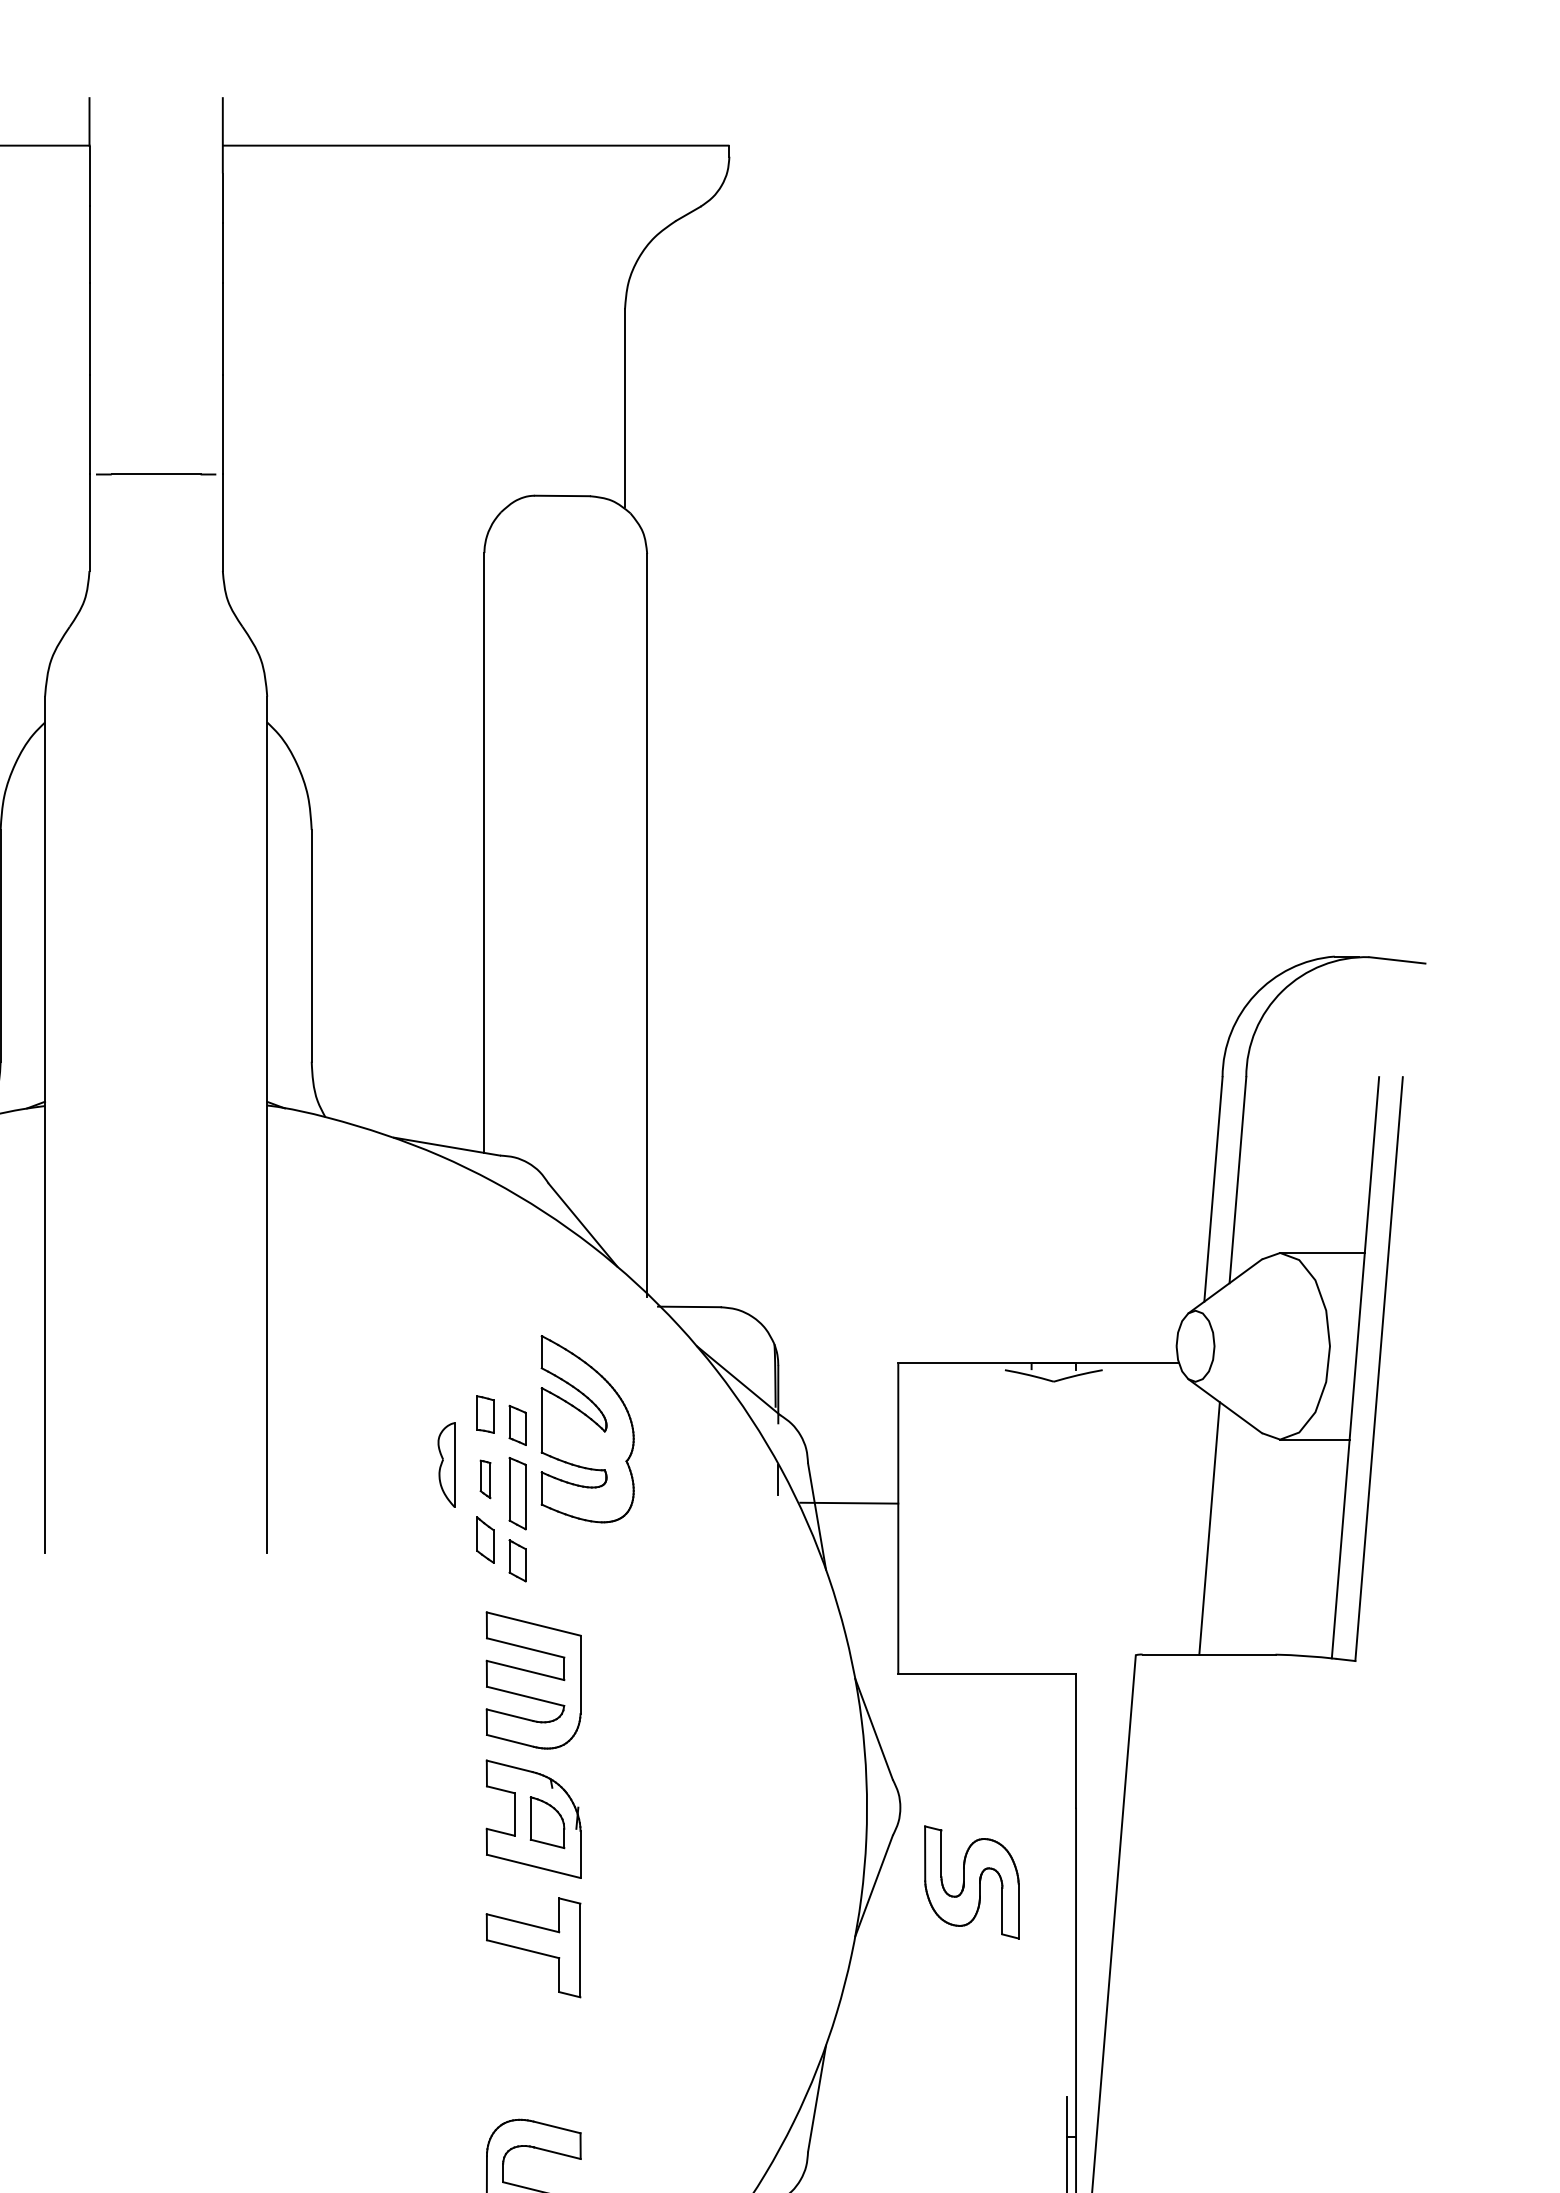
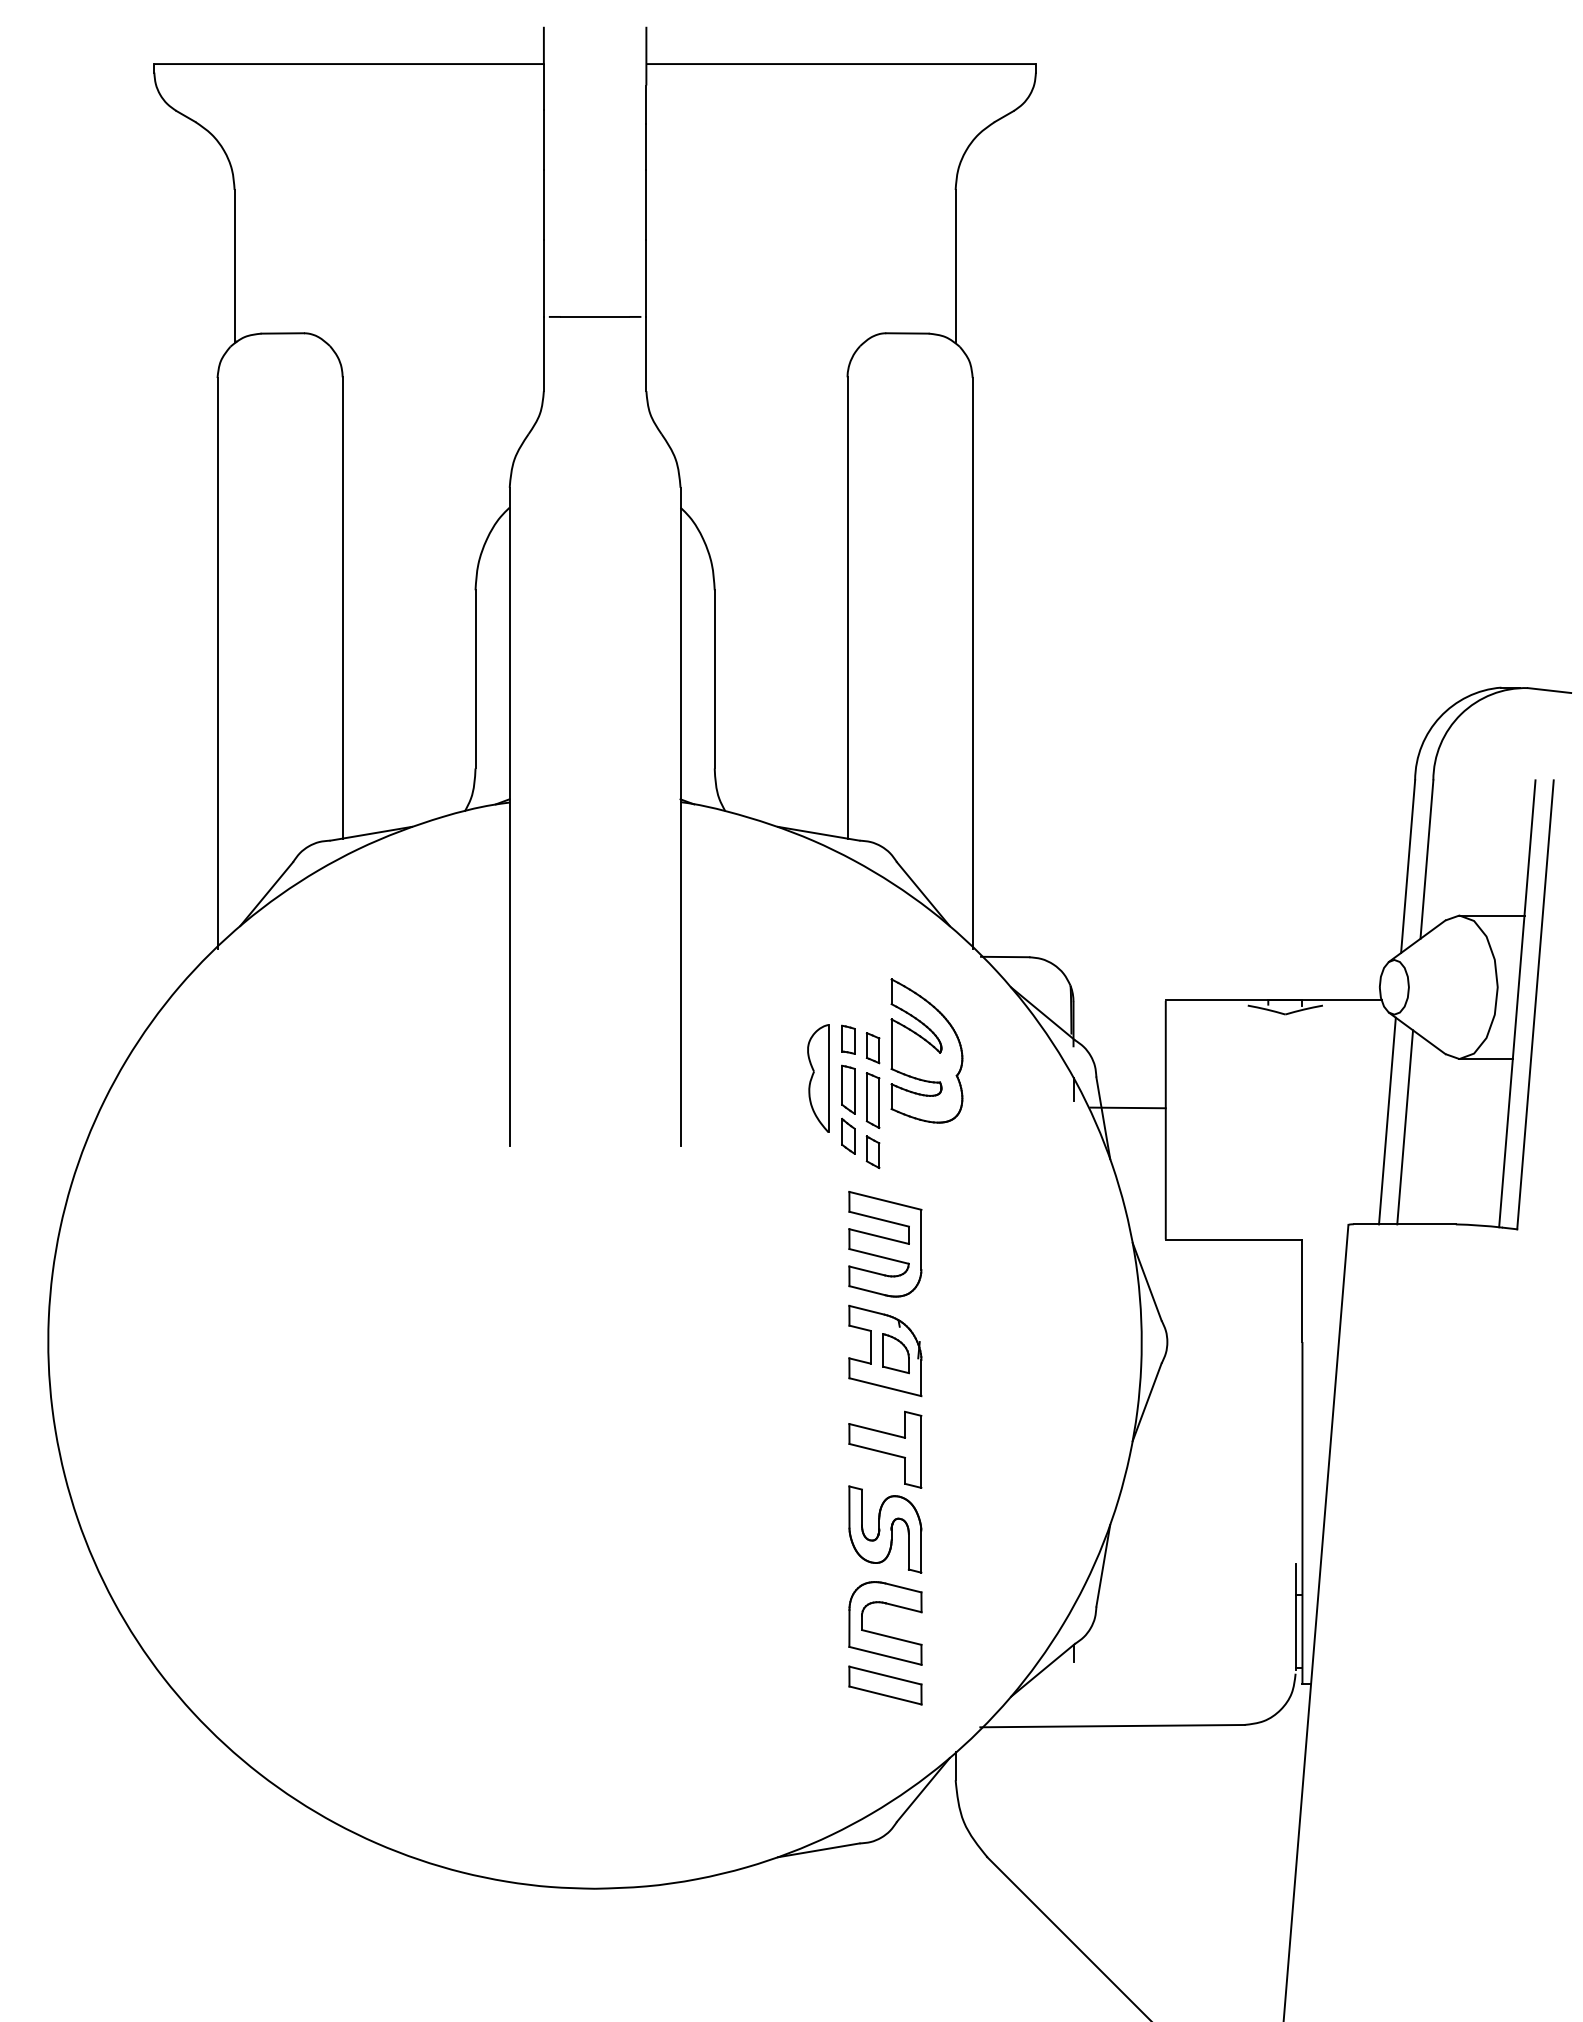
part: (446, 1464) -> (818, 1078), size x1.67
part: (485, 1479) -> (848, 1089), size x1.67
line: (1186, 1519) -> (1387, 1120), added
part: (972, 1882) -> (885, 1529), moved

